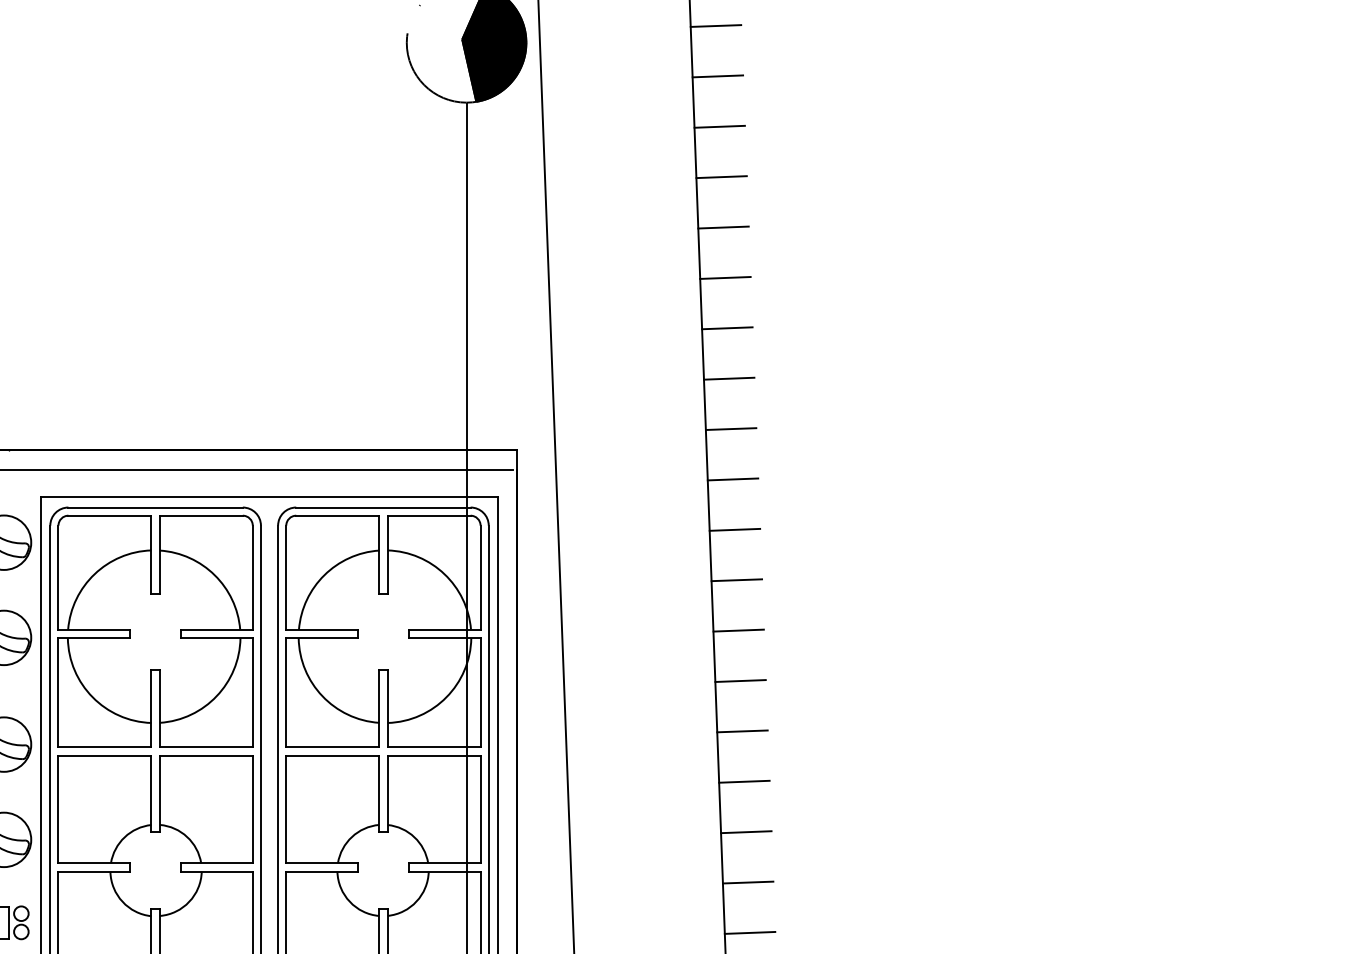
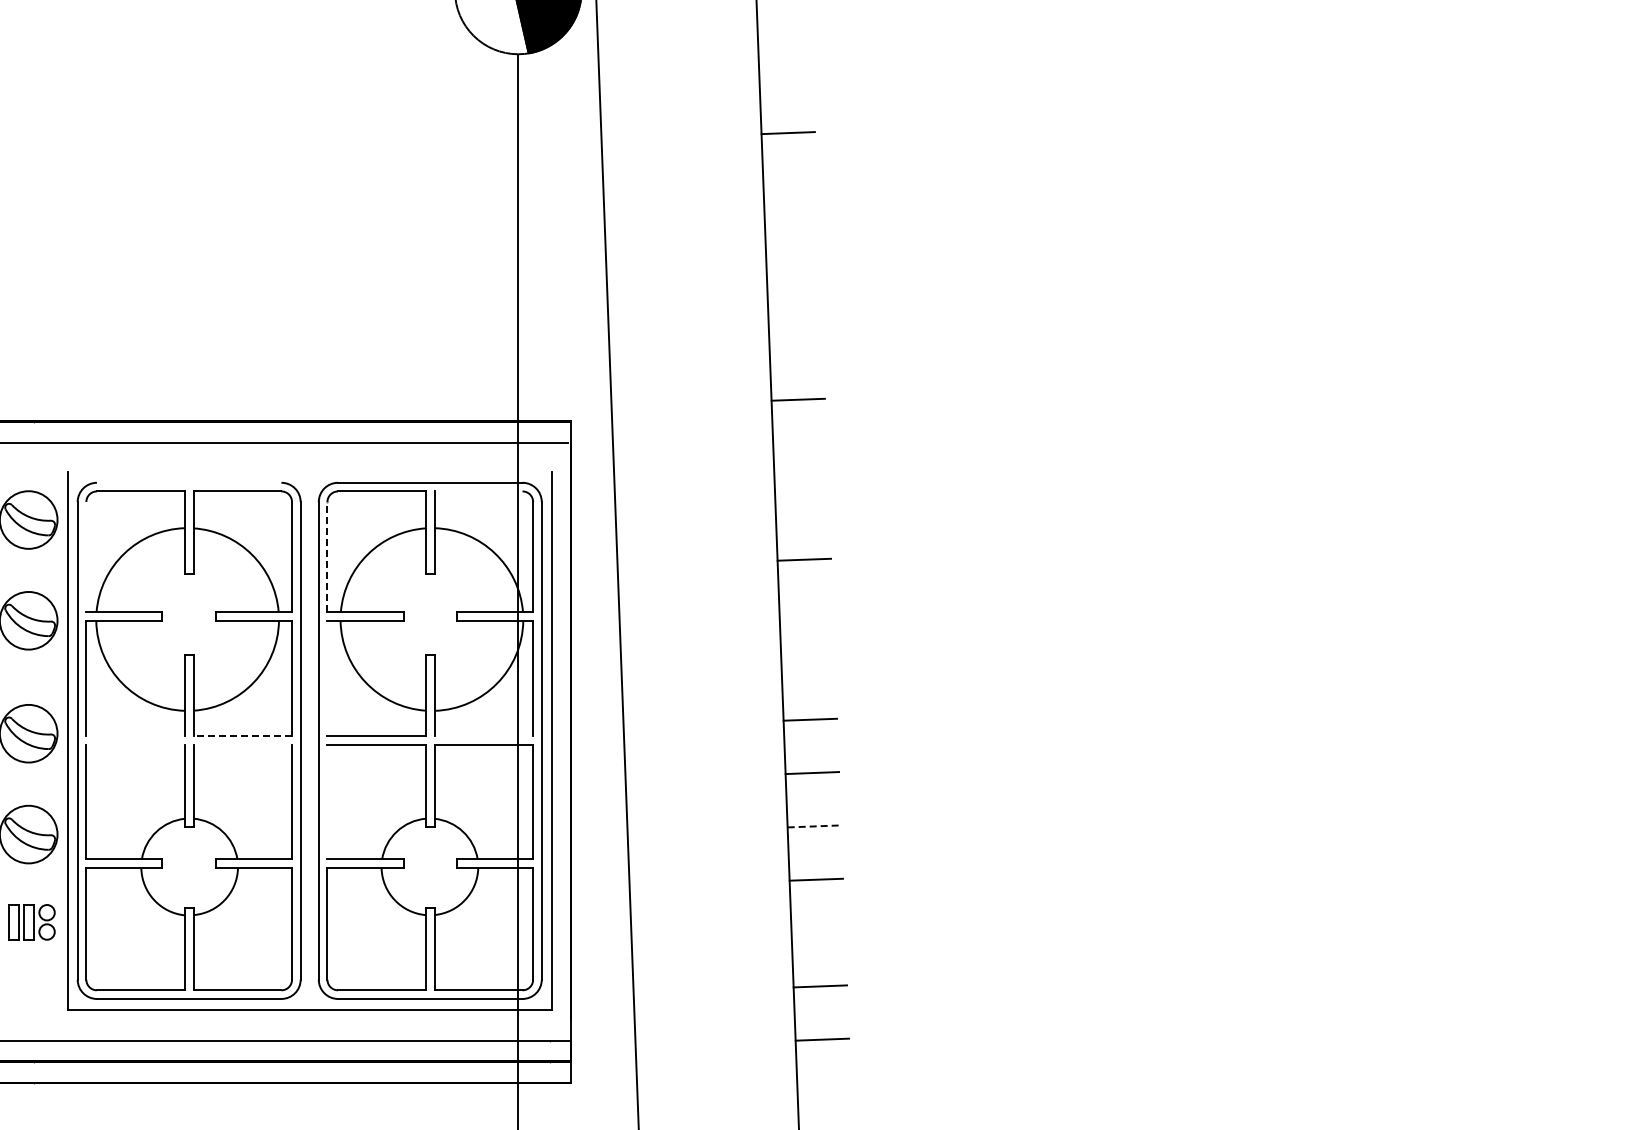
line: (717, 76) -> (783, 26), removed
line: (719, 126) -> (785, 79), removed
line: (722, 227) -> (789, 186), removed
line: (724, 277) -> (791, 239), removed
line: (726, 328) -> (793, 293), removed
line: (728, 378) -> (795, 346), removed
line: (732, 479) -> (799, 453), removed
line: (269, 496) -> (309, 471), removed
line: (154, 507) -> (188, 482), removed
line: (428, 515) -> (478, 491), removed
line: (734, 529) -> (801, 506), removed
line: (286, 577) -> (327, 556), solid -> dashed
line: (58, 578) -> (86, 557), removed
line: (737, 631) -> (805, 613), removed
line: (739, 681) -> (807, 666), removed
line: (286, 691) -> (327, 677), removed
line: (104, 746) -> (135, 735), removed
line: (206, 746) -> (242, 735), solid -> dashed
line: (433, 746) -> (483, 735), removed
line: (104, 755) -> (135, 745), removed
line: (206, 755) -> (242, 745), removed
line: (286, 809) -> (327, 802), removed
line: (746, 832) -> (814, 826), solid -> dashed
line: (750, 933) -> (818, 933), removed

